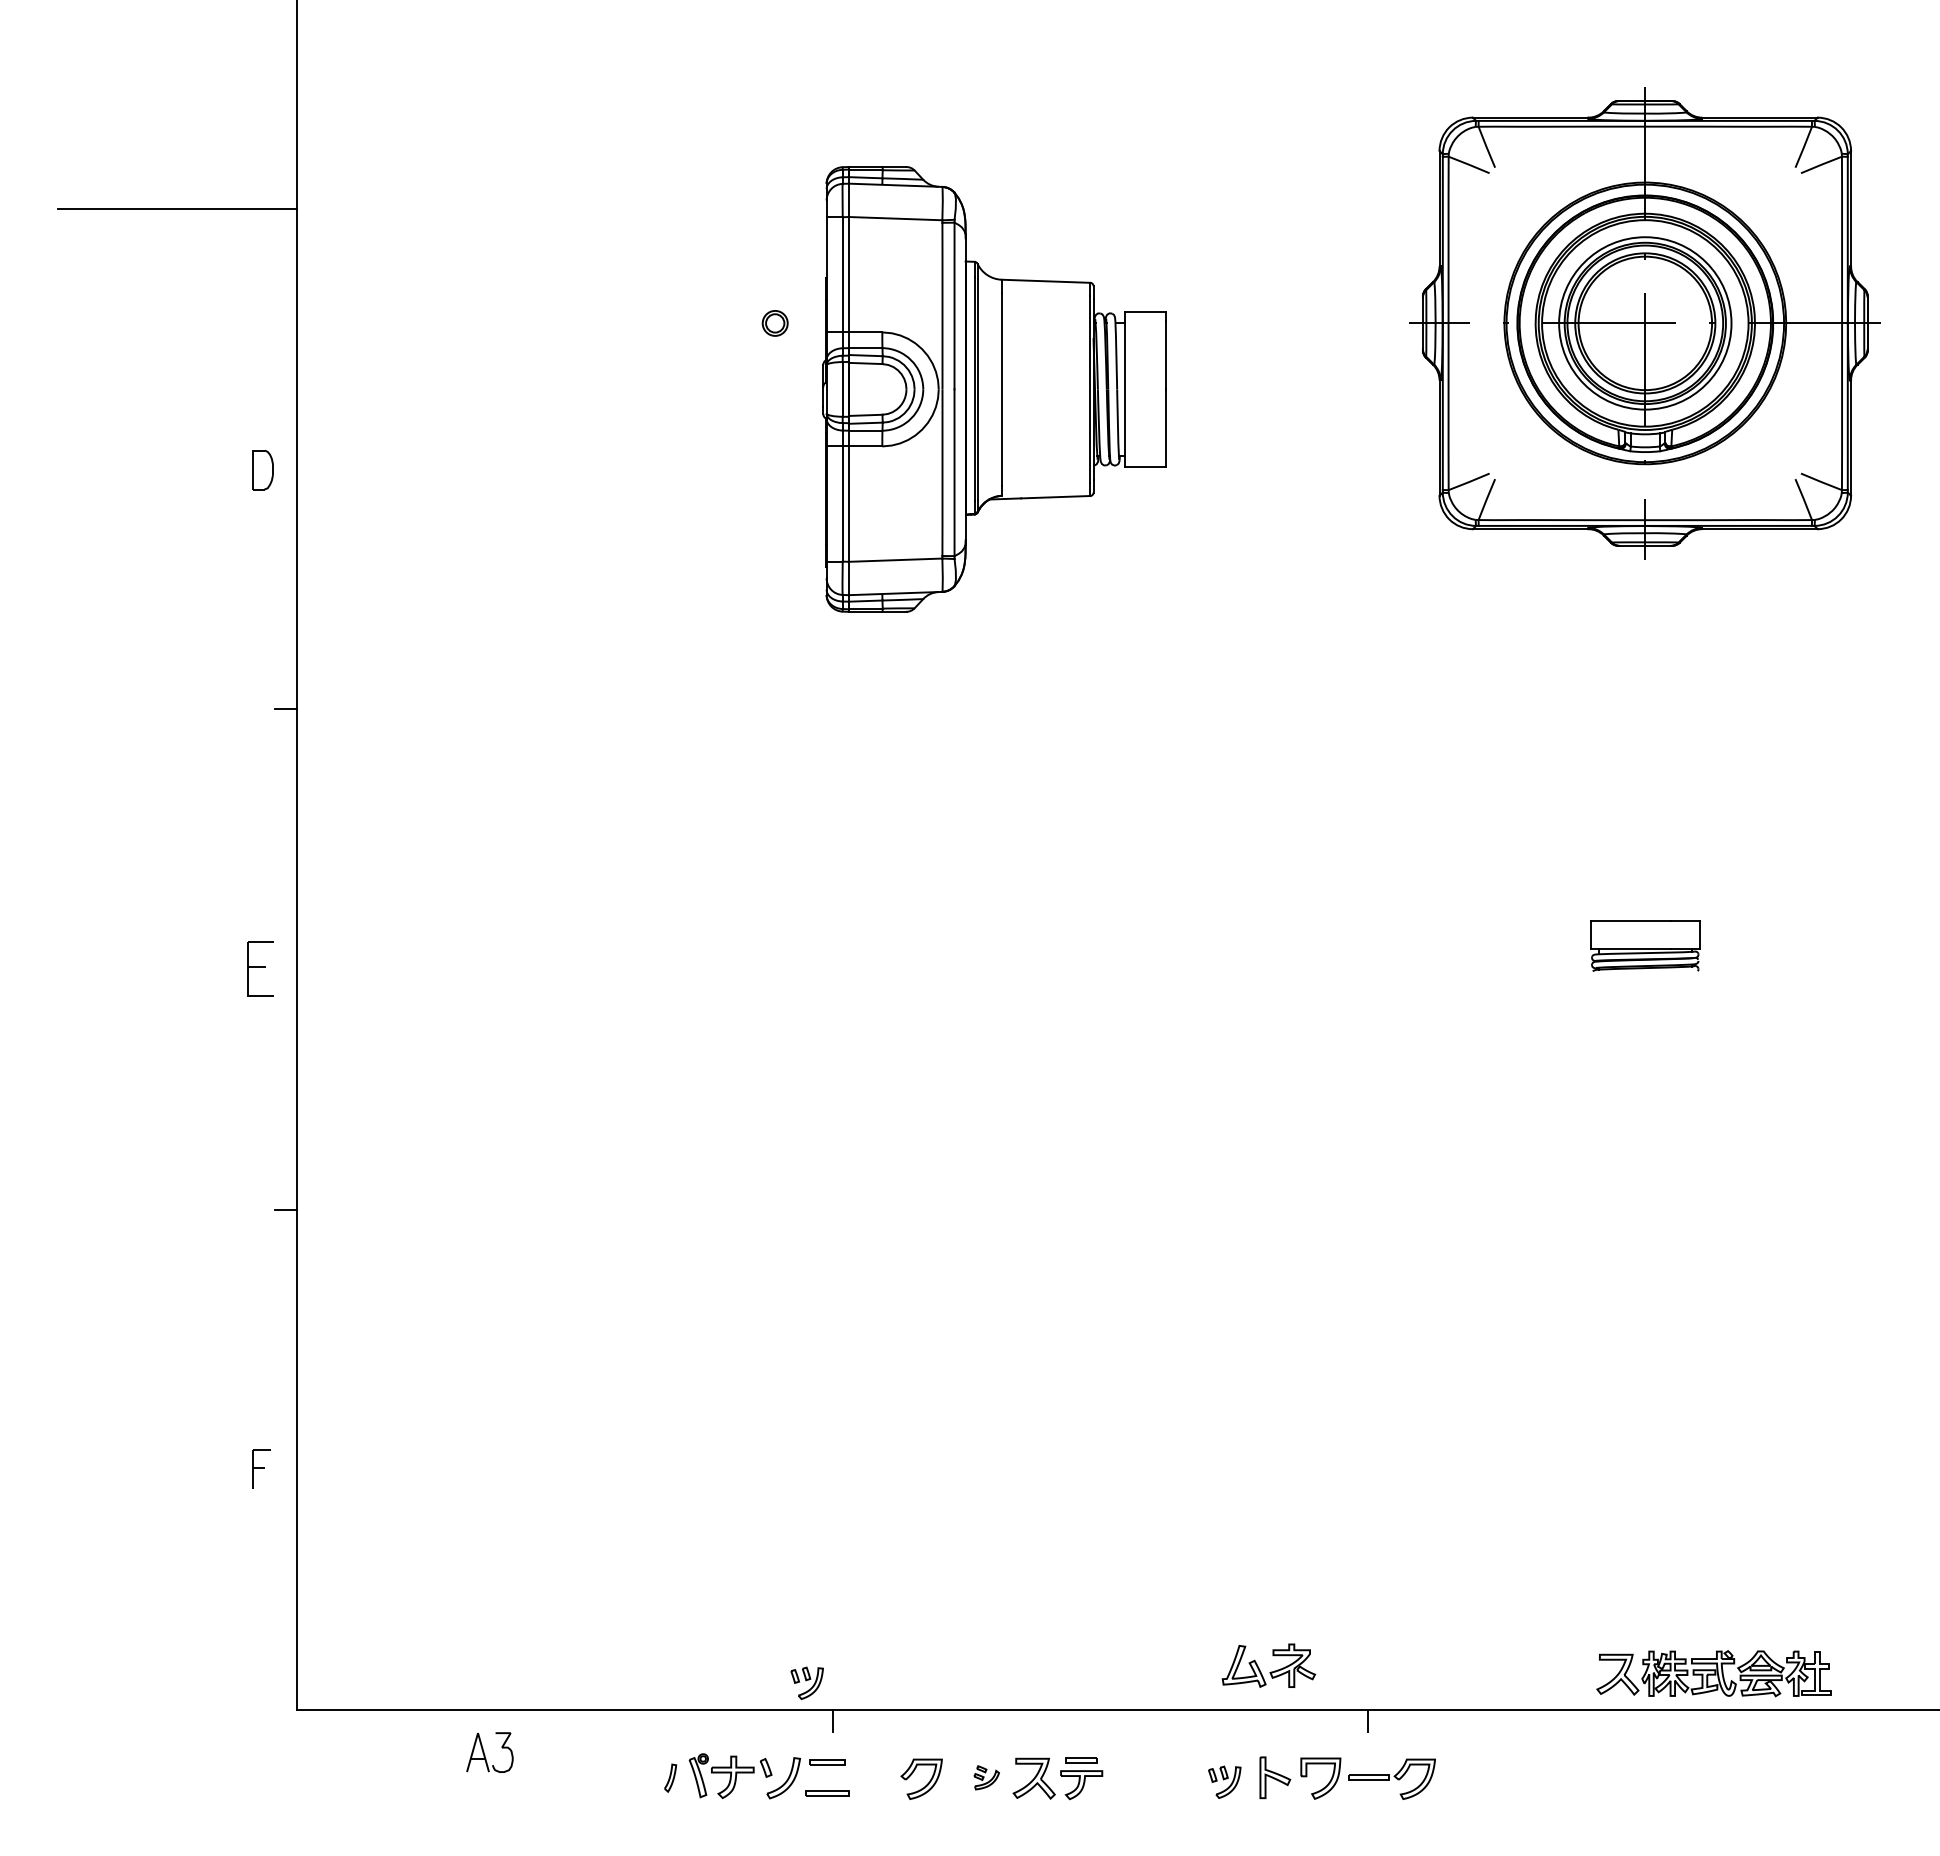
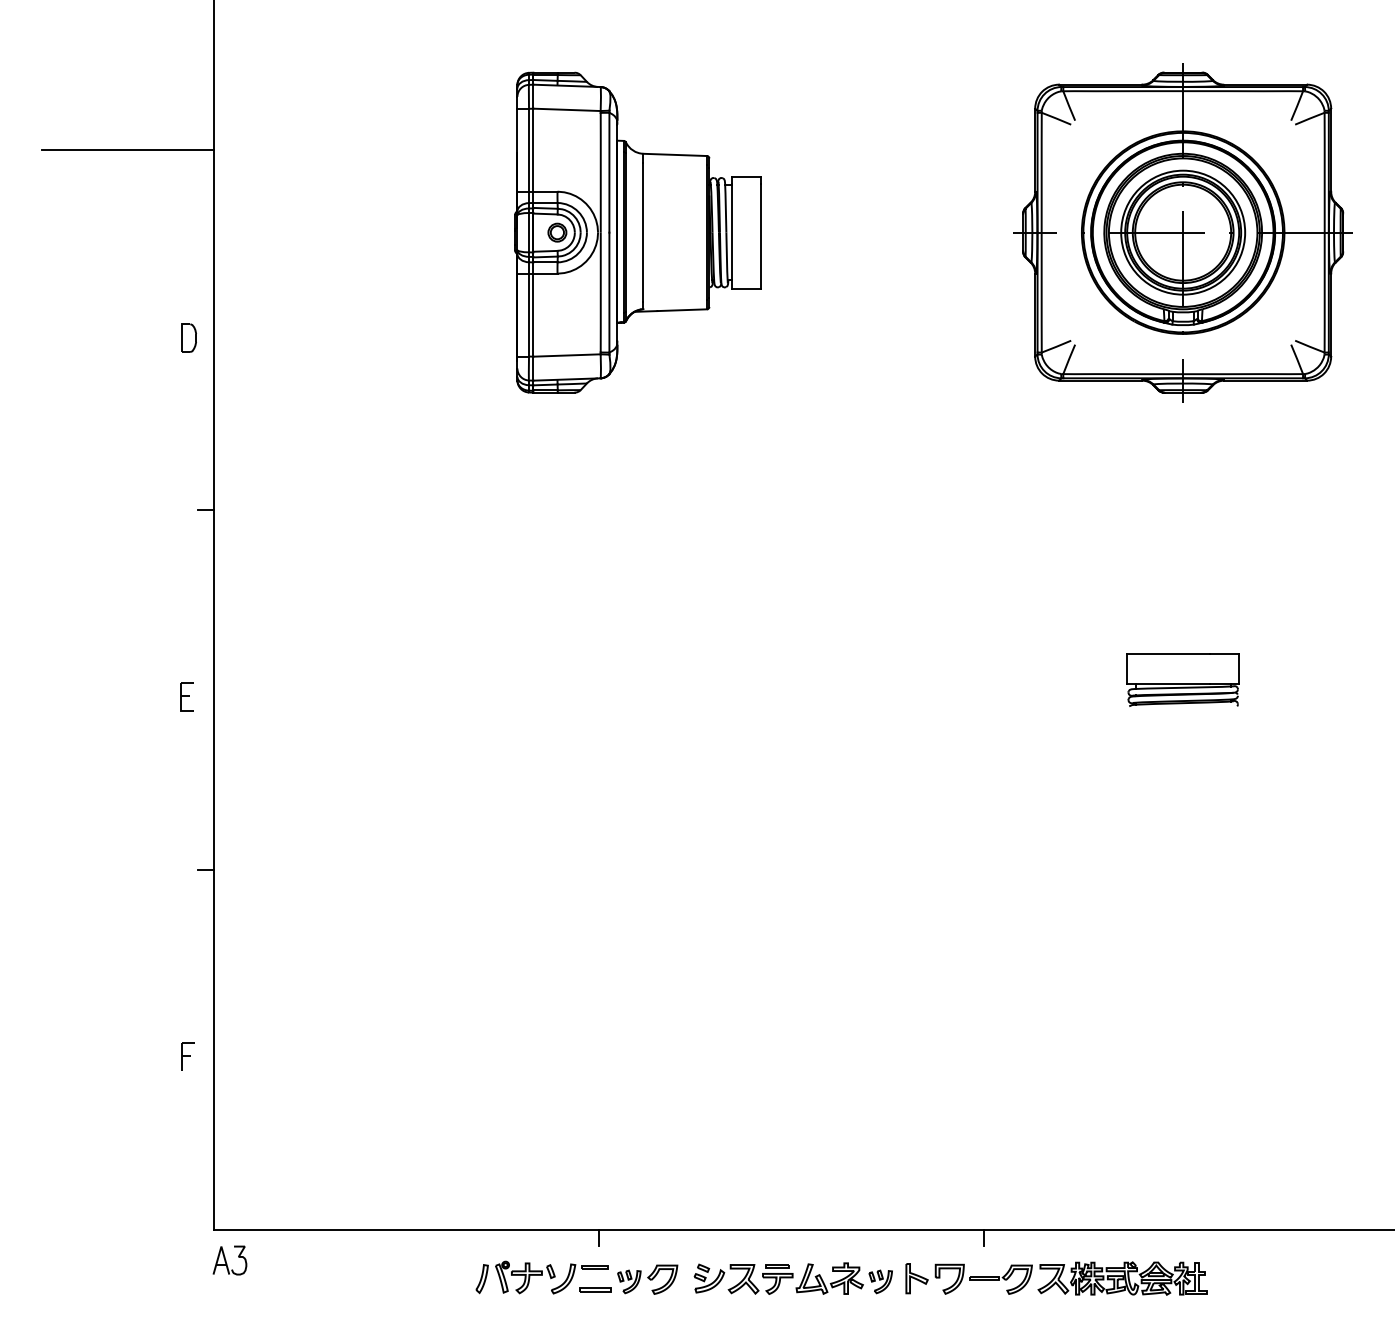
part: (994, 389) -> (638, 232), moved
part: (1644, 945) -> (1182, 680), size x1.43
part: (260, 968) -> (187, 696), size x0.71
part: (1271, 1671) -> (831, 1282), moved
part: (1713, 1673) -> (1122, 1278), moved
part: (806, 1682) -> (628, 1281), moved
part: (489, 1752) -> (229, 1260), moved
part: (670, 1777) -> (482, 1278), size x1.43
part: (986, 1777) -> (709, 1278), size x1.67

